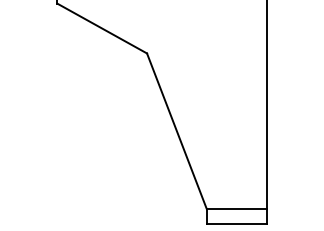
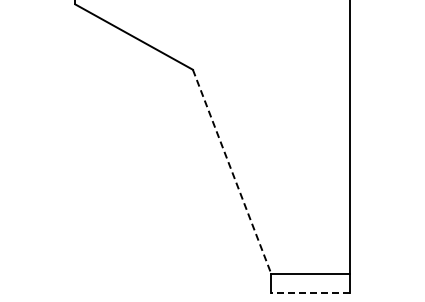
line: (177, 131) -> (232, 172), solid -> dashed
line: (236, 224) -> (309, 293), solid -> dashed

